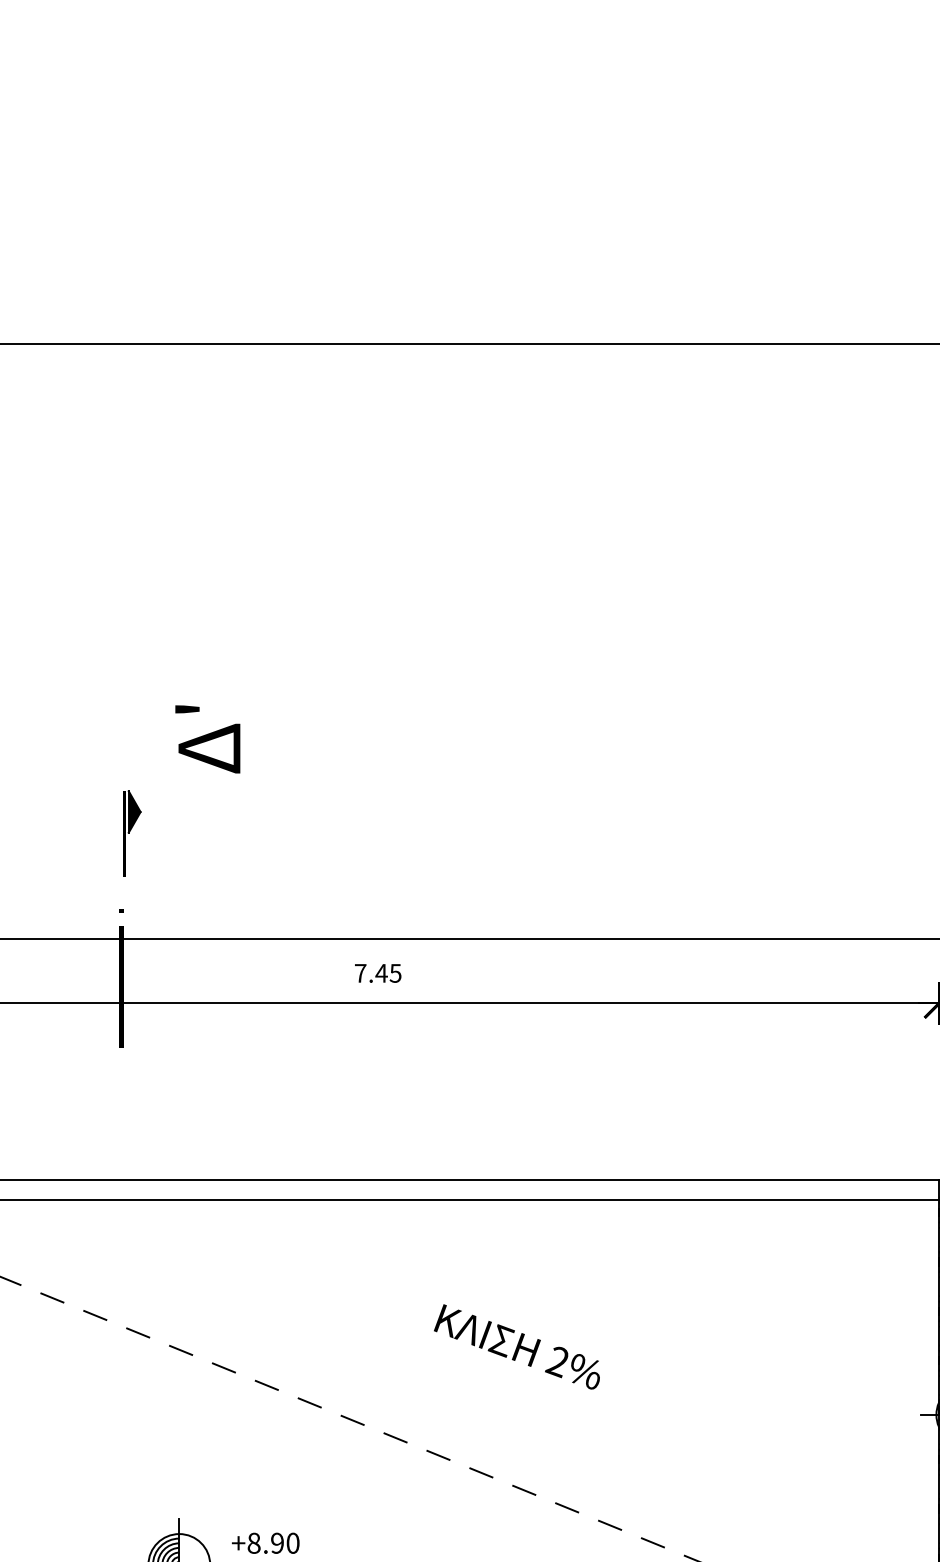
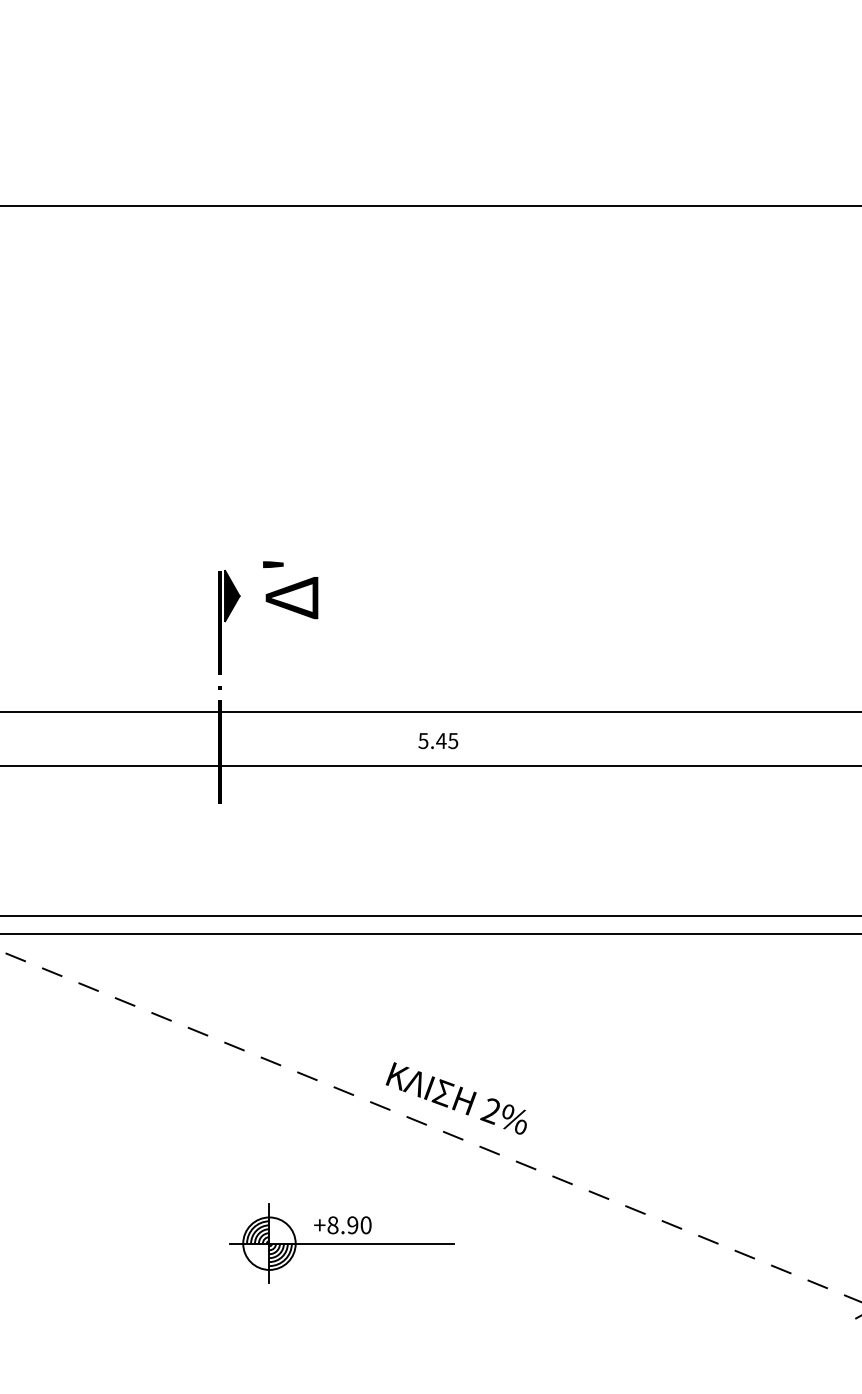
text: (207, 739) -> (290, 590), moved
part: (132, 832) -> (229, 621), size x1.43
text: (360, 973) -> (423, 741), 7.45 -> 5.45
text: (515, 1347) -> (455, 1098), moved

